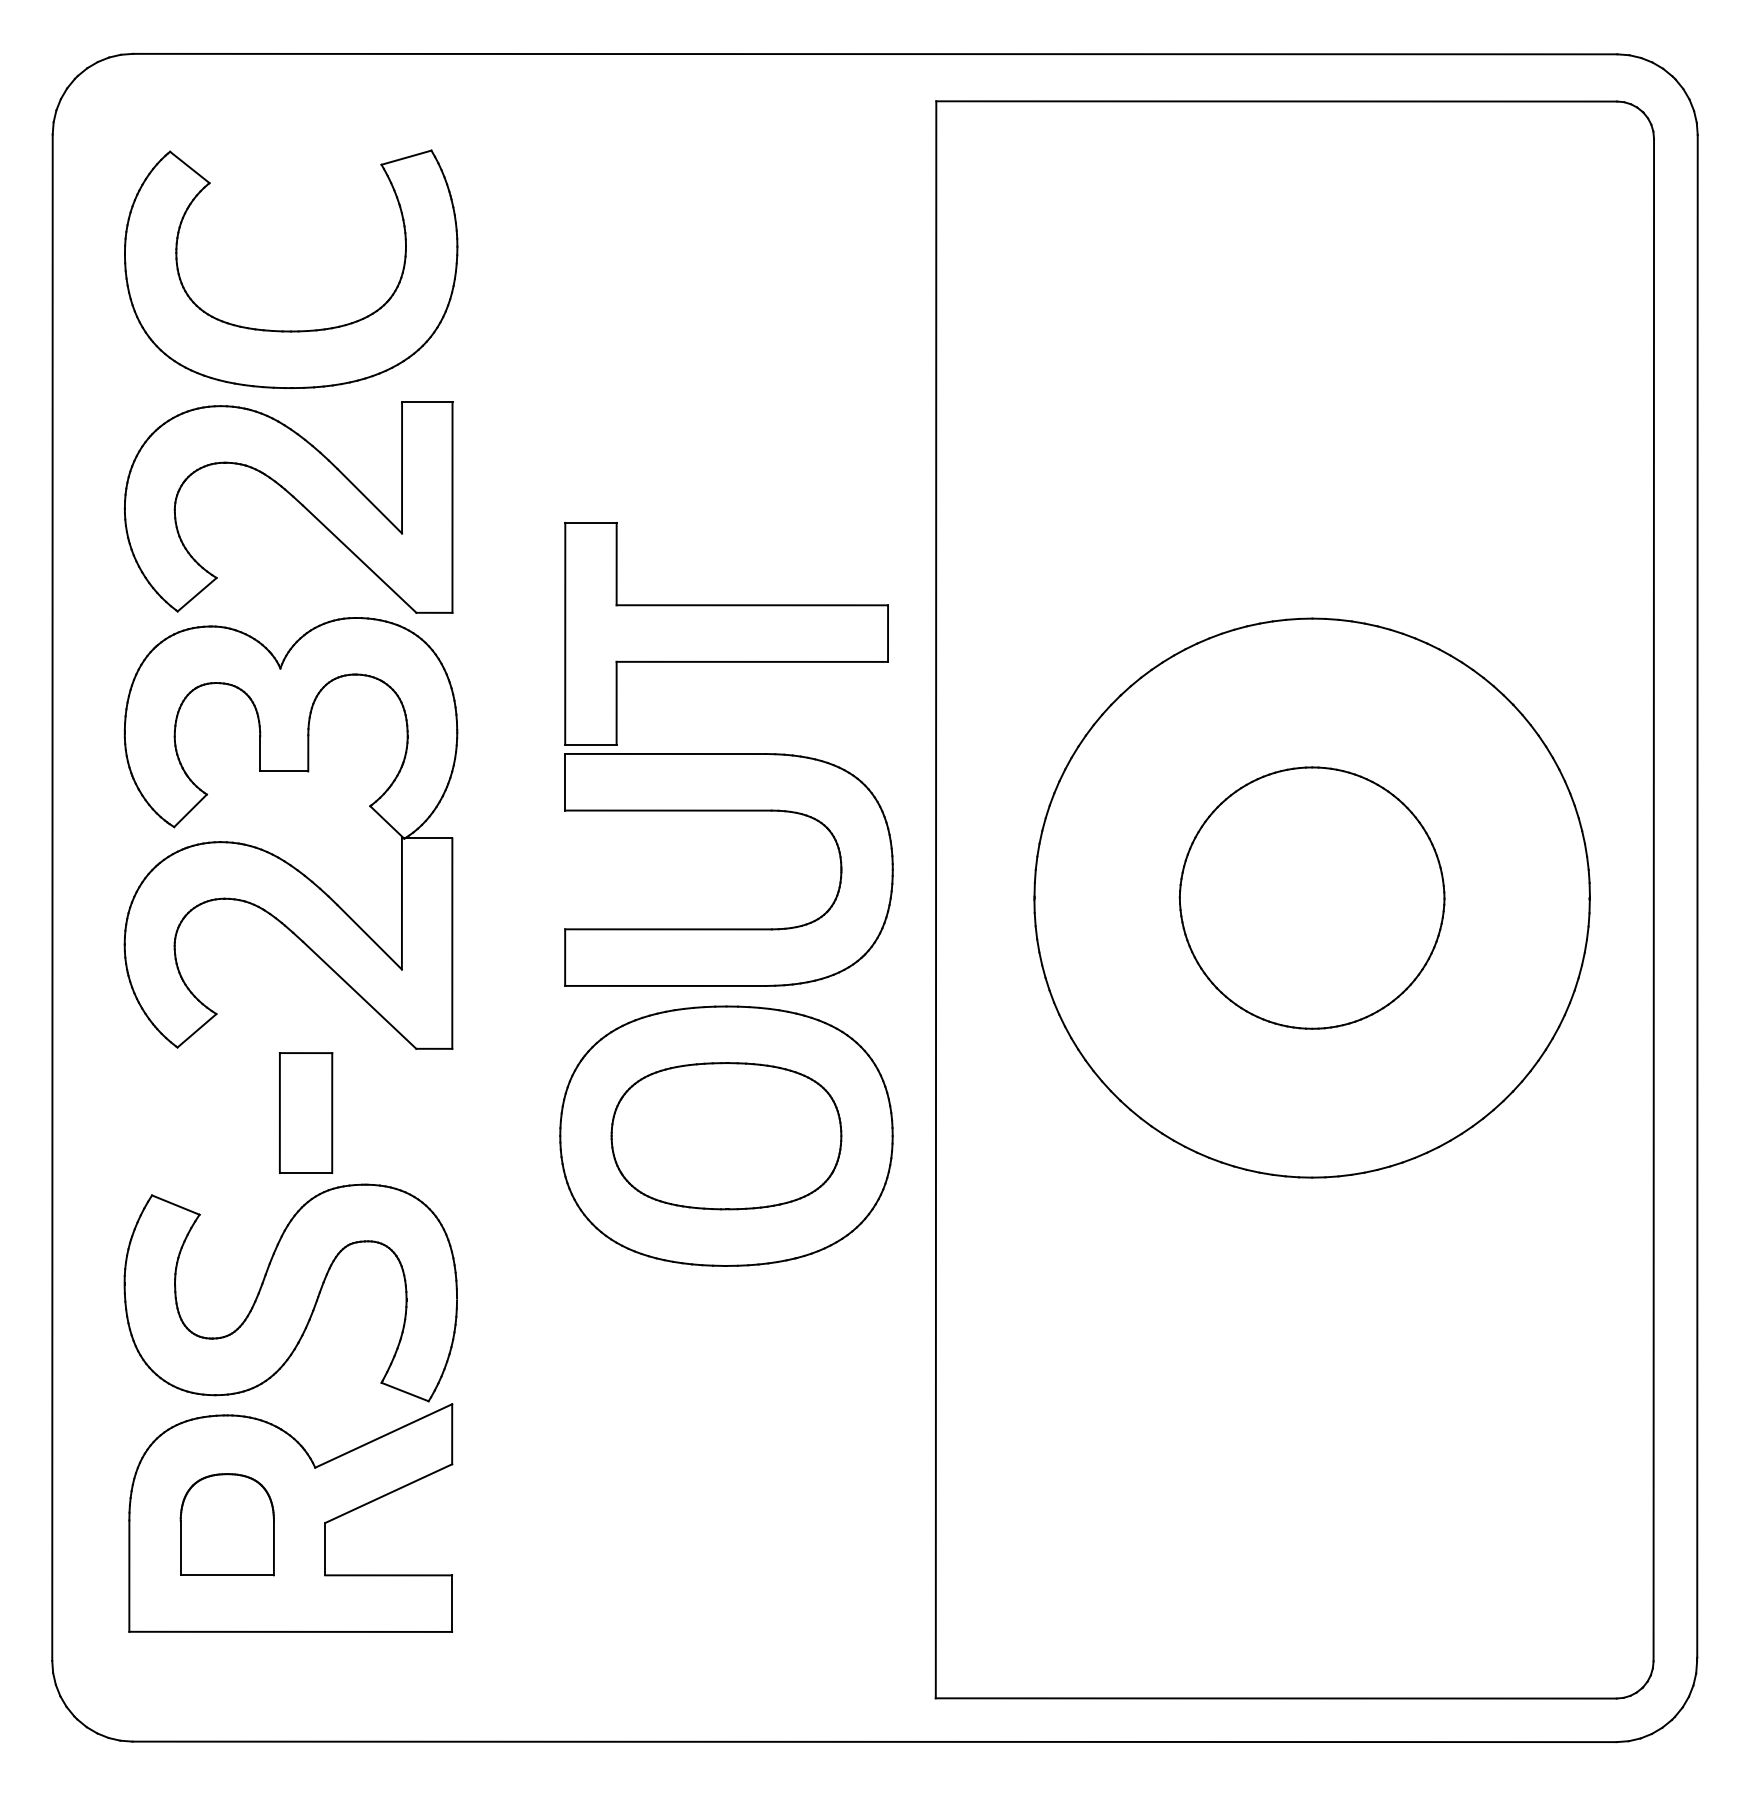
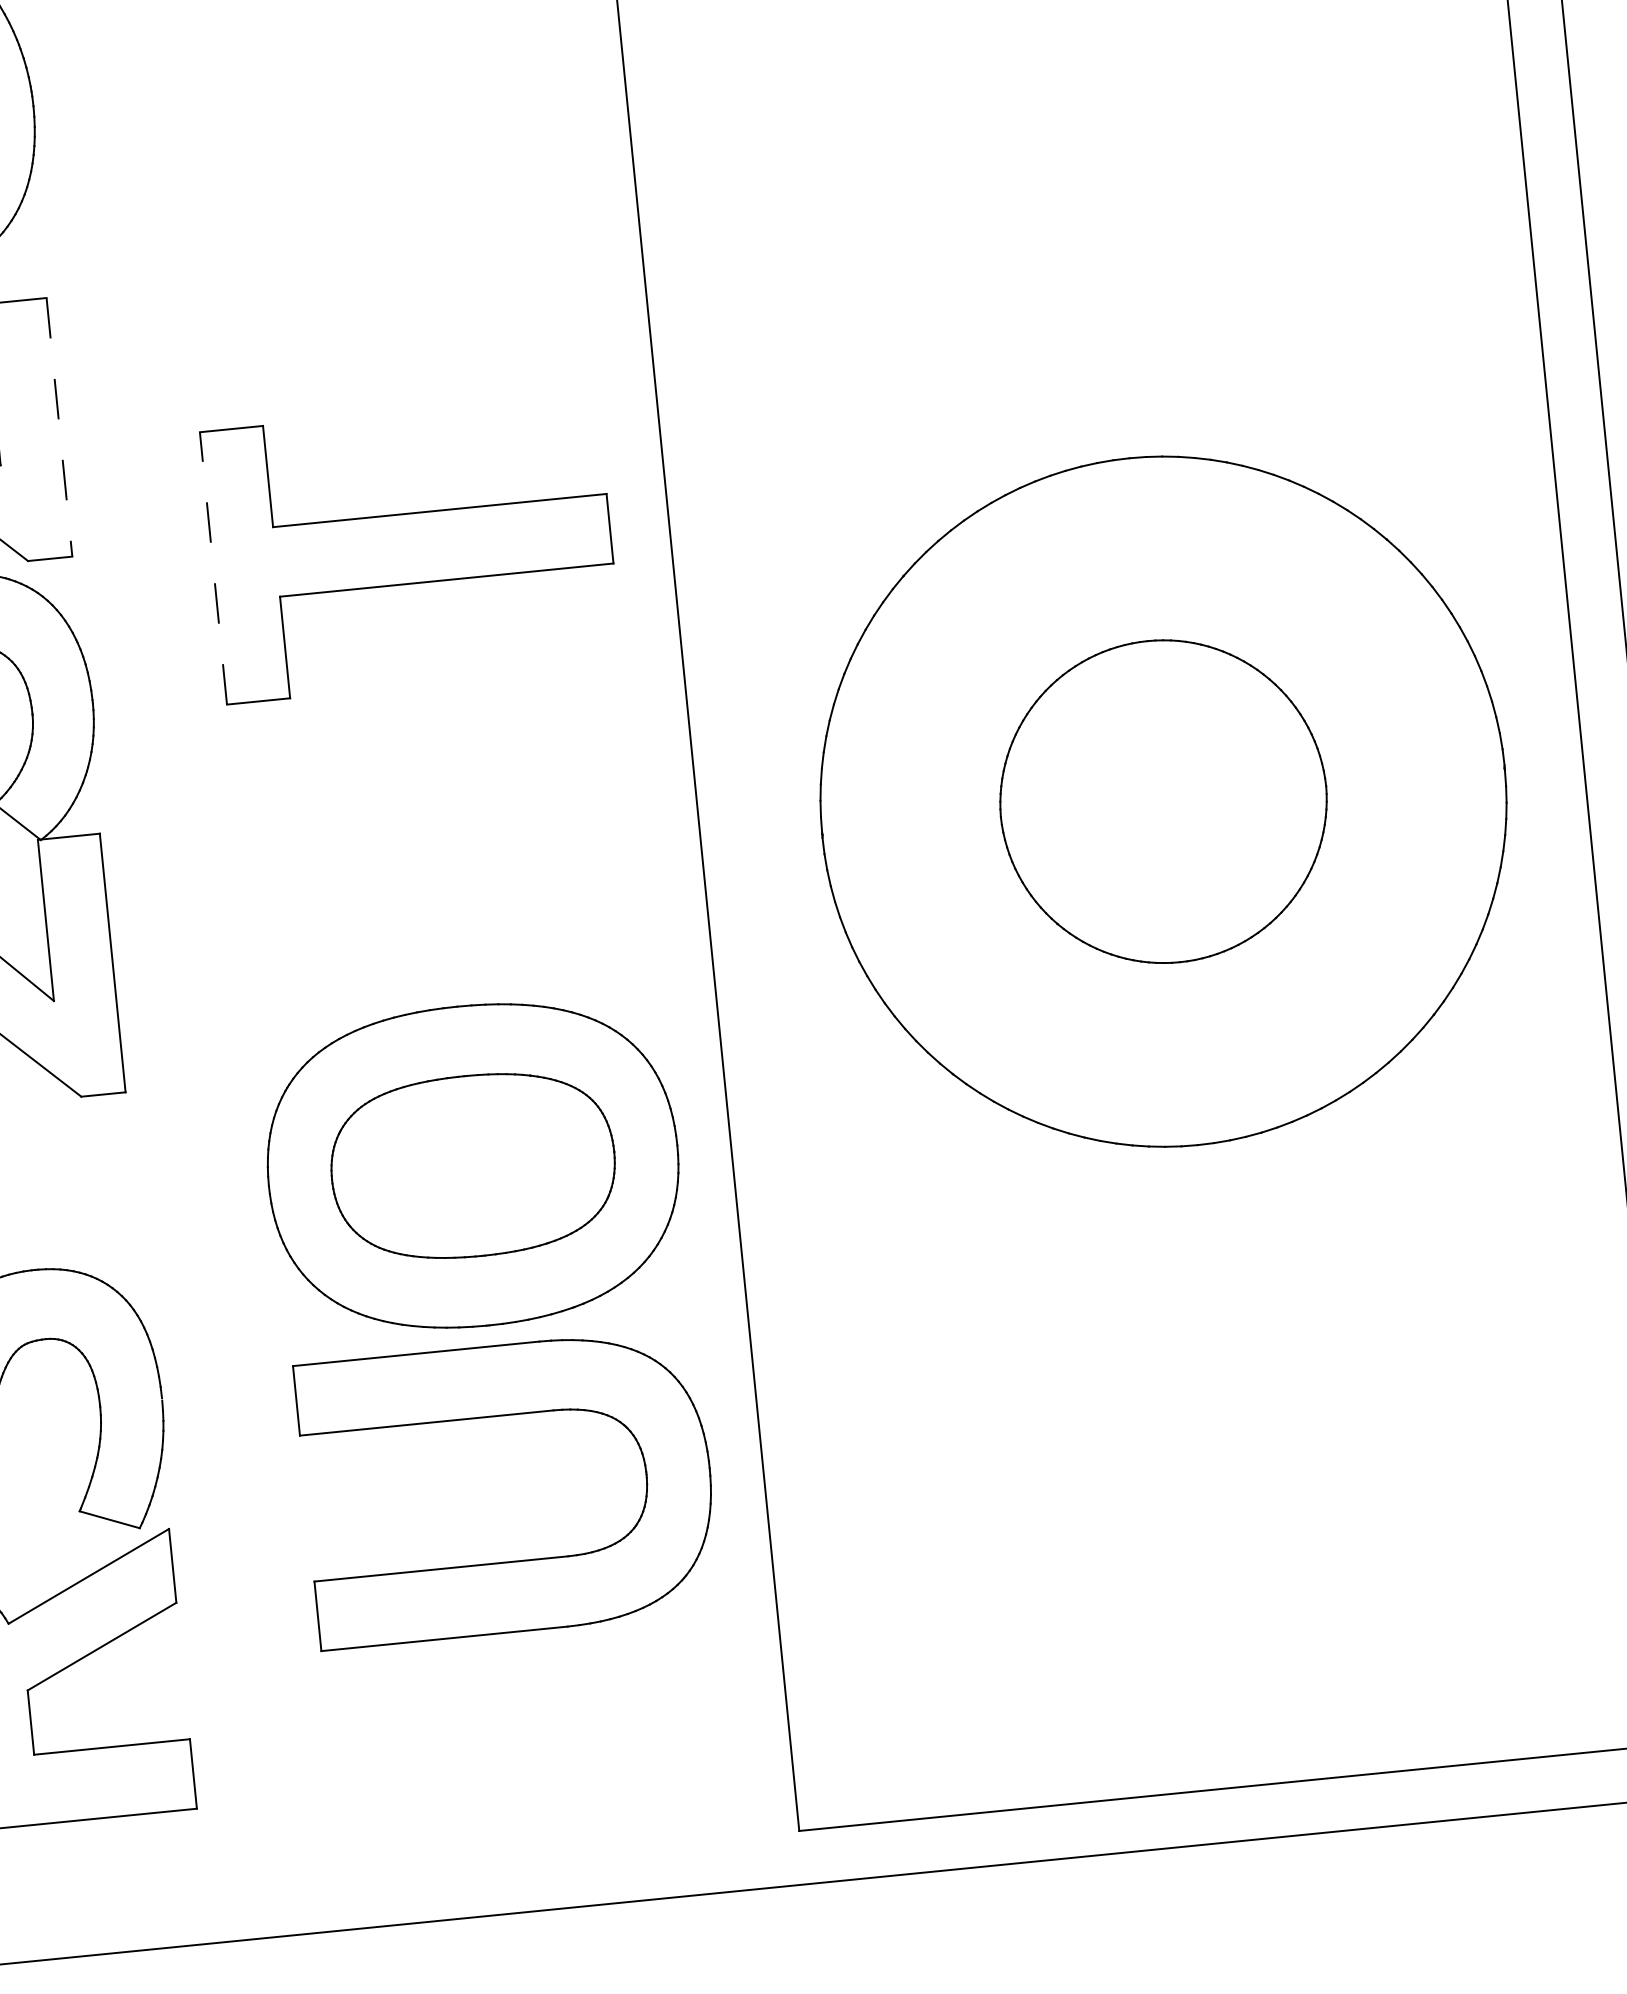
line: (452, 508) -> (59, 428), solid -> dashed
line: (565, 633) -> (213, 568), solid -> dashed
part: (728, 811) -> (500, 1416), moved

